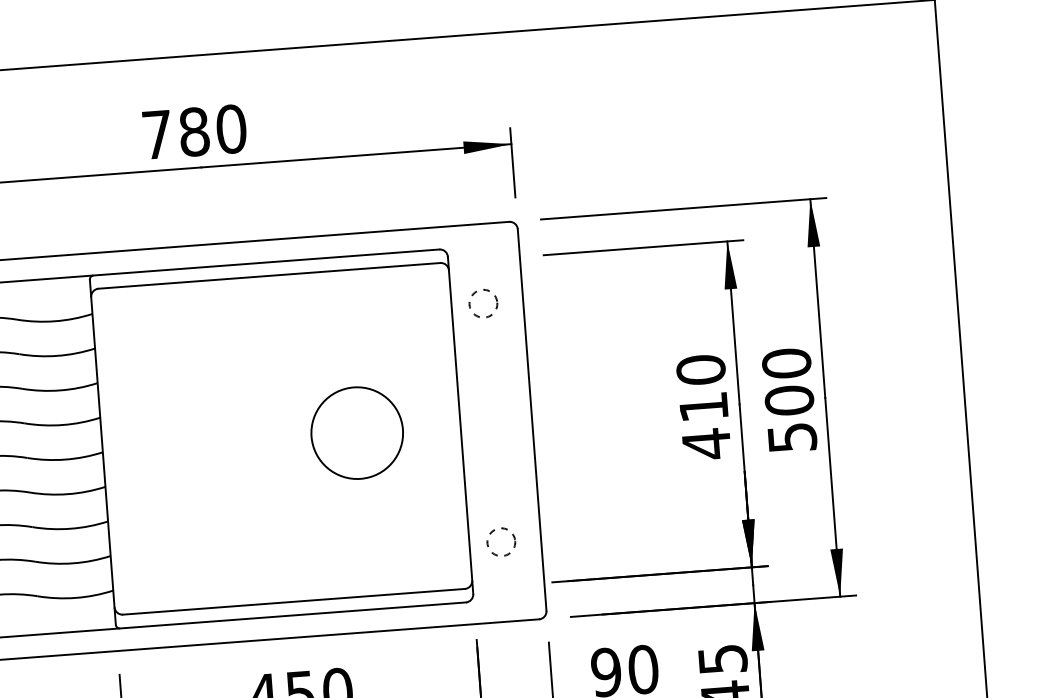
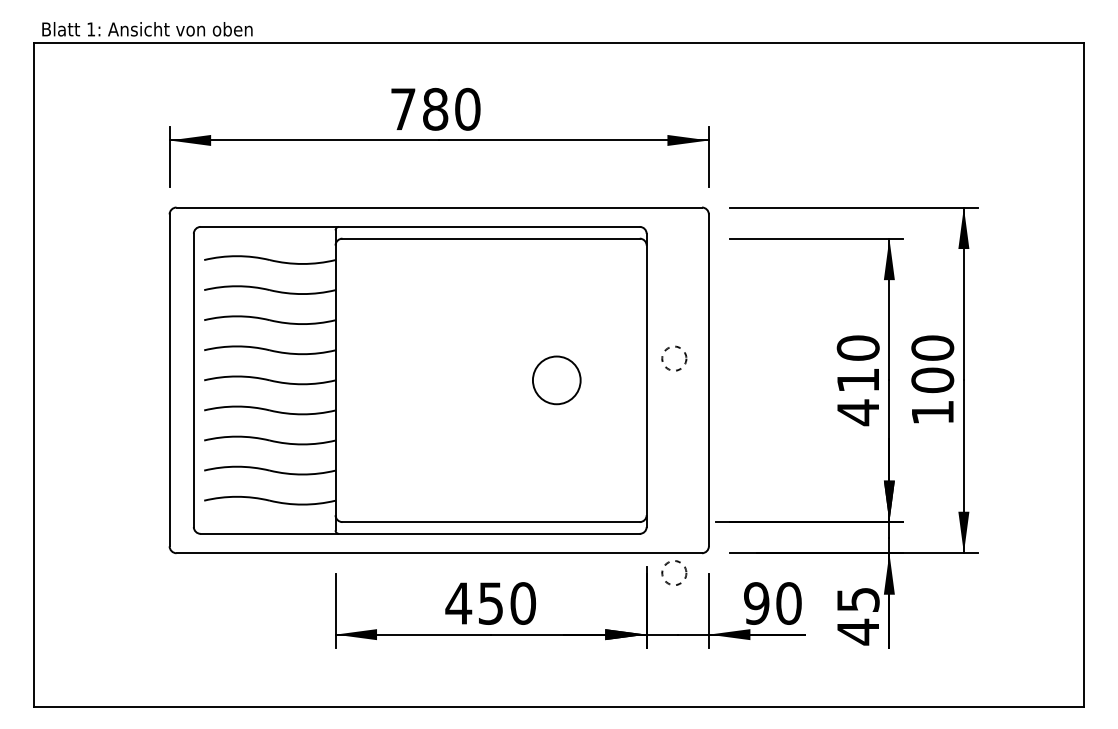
circle: (483, 303) -> (674, 358), moved
circle: (356, 433) -> (556, 380), size x0.6
text: (793, 437) -> (933, 412), 500 -> 100
circle: (501, 541) -> (674, 572), moved

